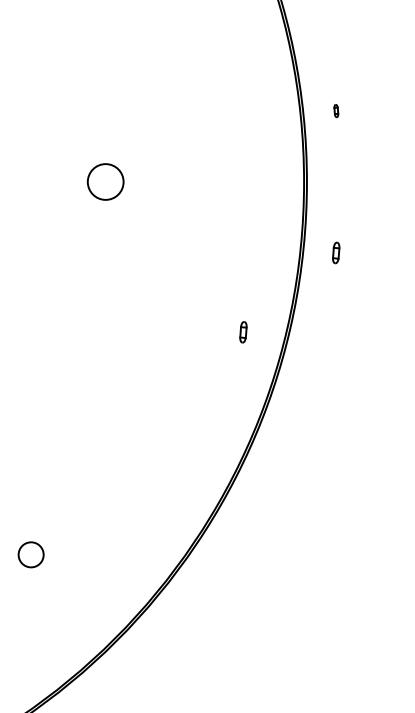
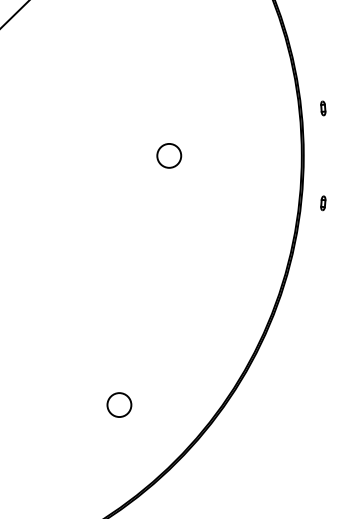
part: (336, 111) -> (323, 108), size x1.67
part: (243, 332) -> (261, 256), removed
circle: (31, 554) -> (119, 404), size x1.43

